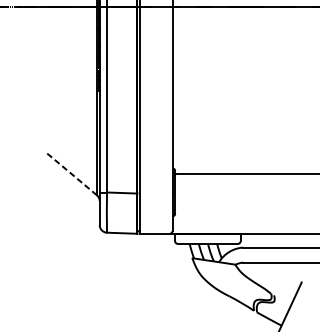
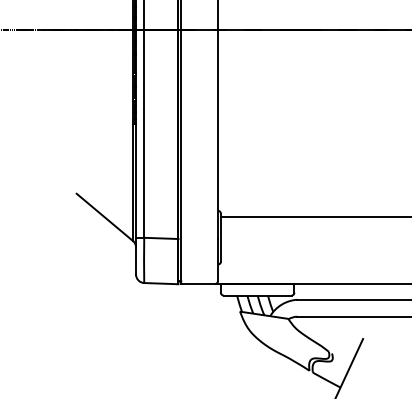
line: (71, 174) -> (104, 217), dashed -> solid

